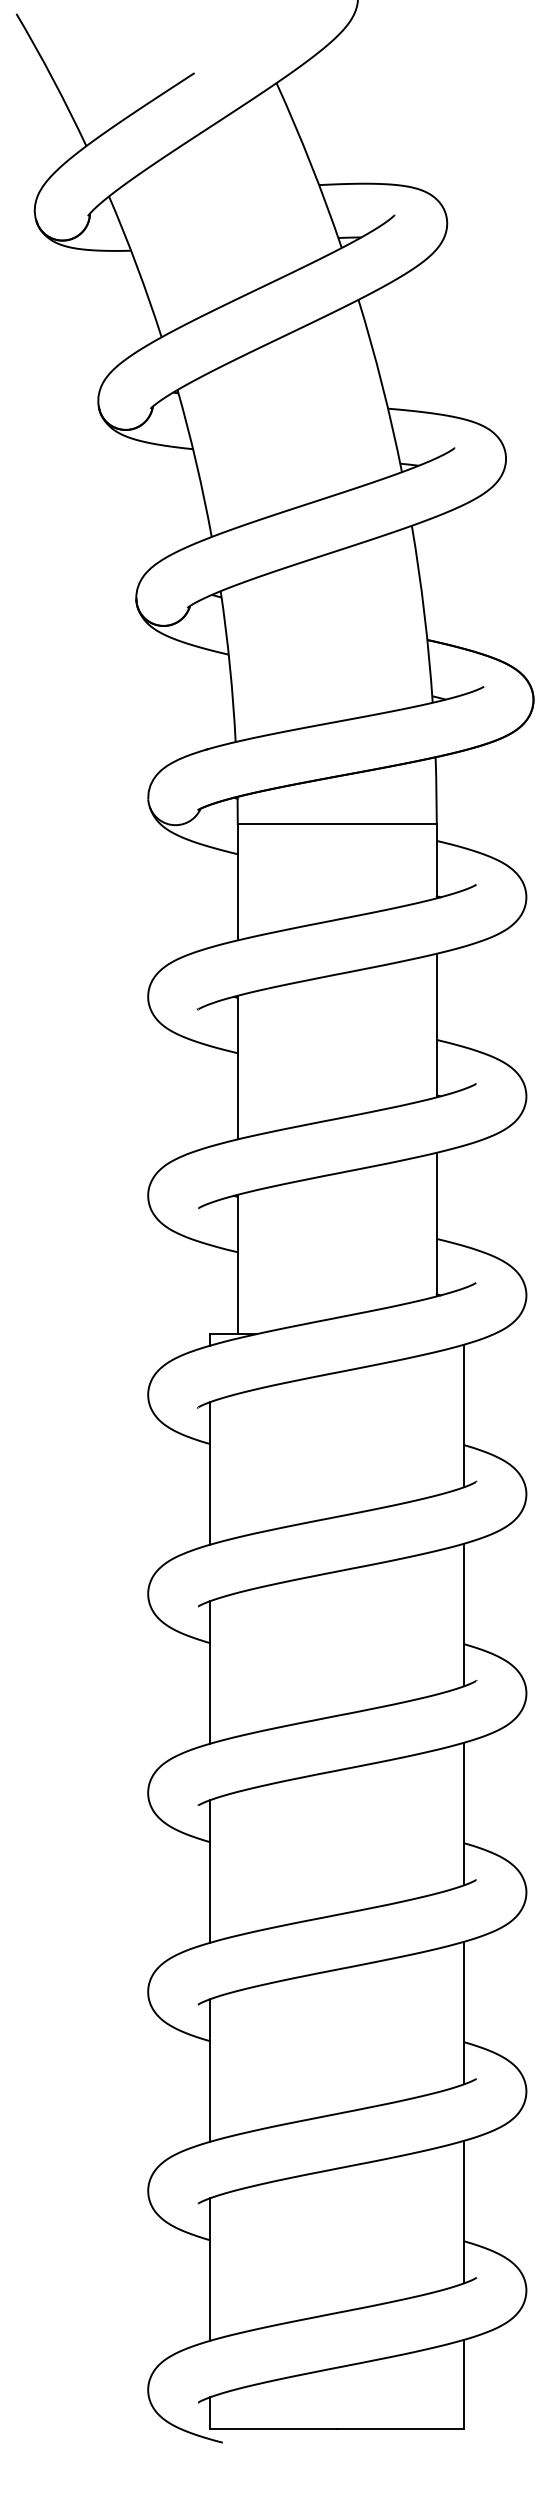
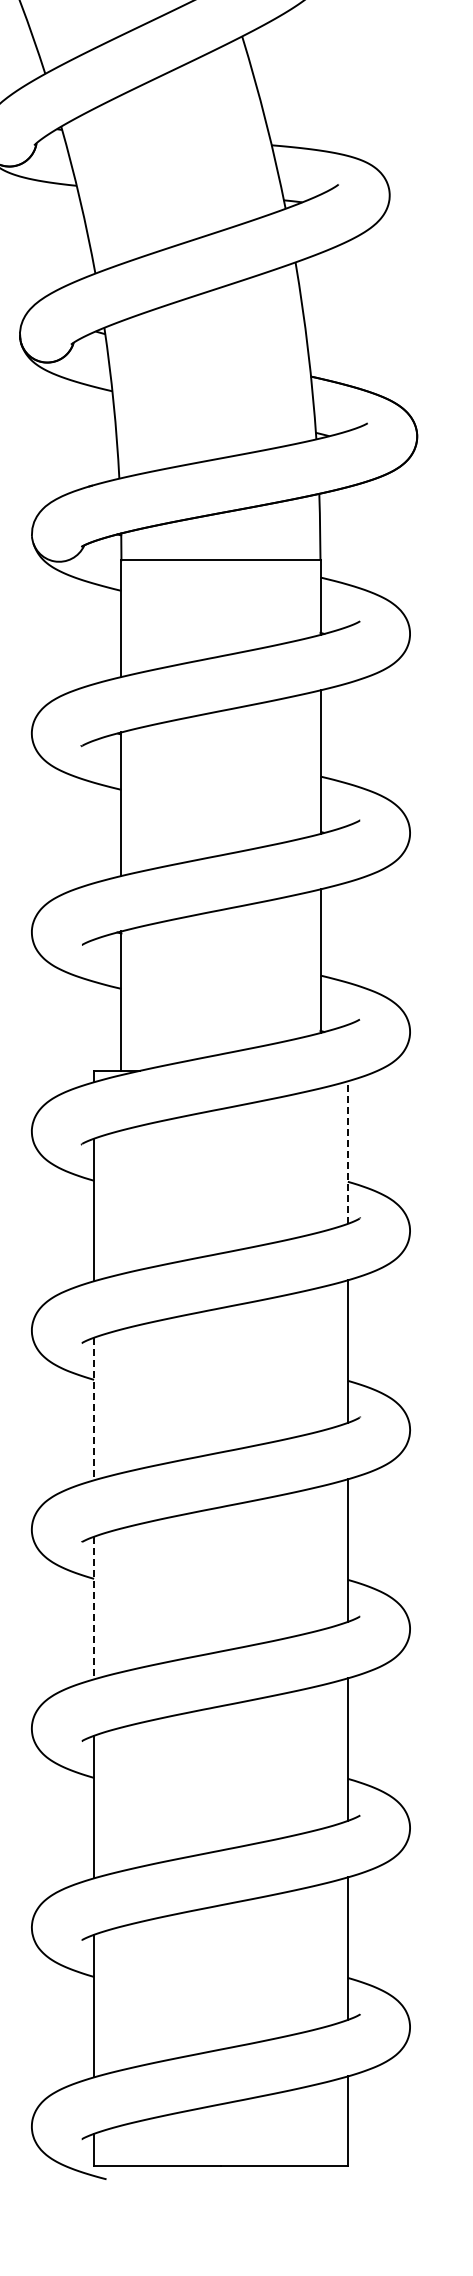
line: (464, 1415) -> (348, 1152), solid -> dashed
line: (210, 1672) -> (94, 1409), solid -> dashed
line: (210, 1871) -> (94, 1608), solid -> dashed

